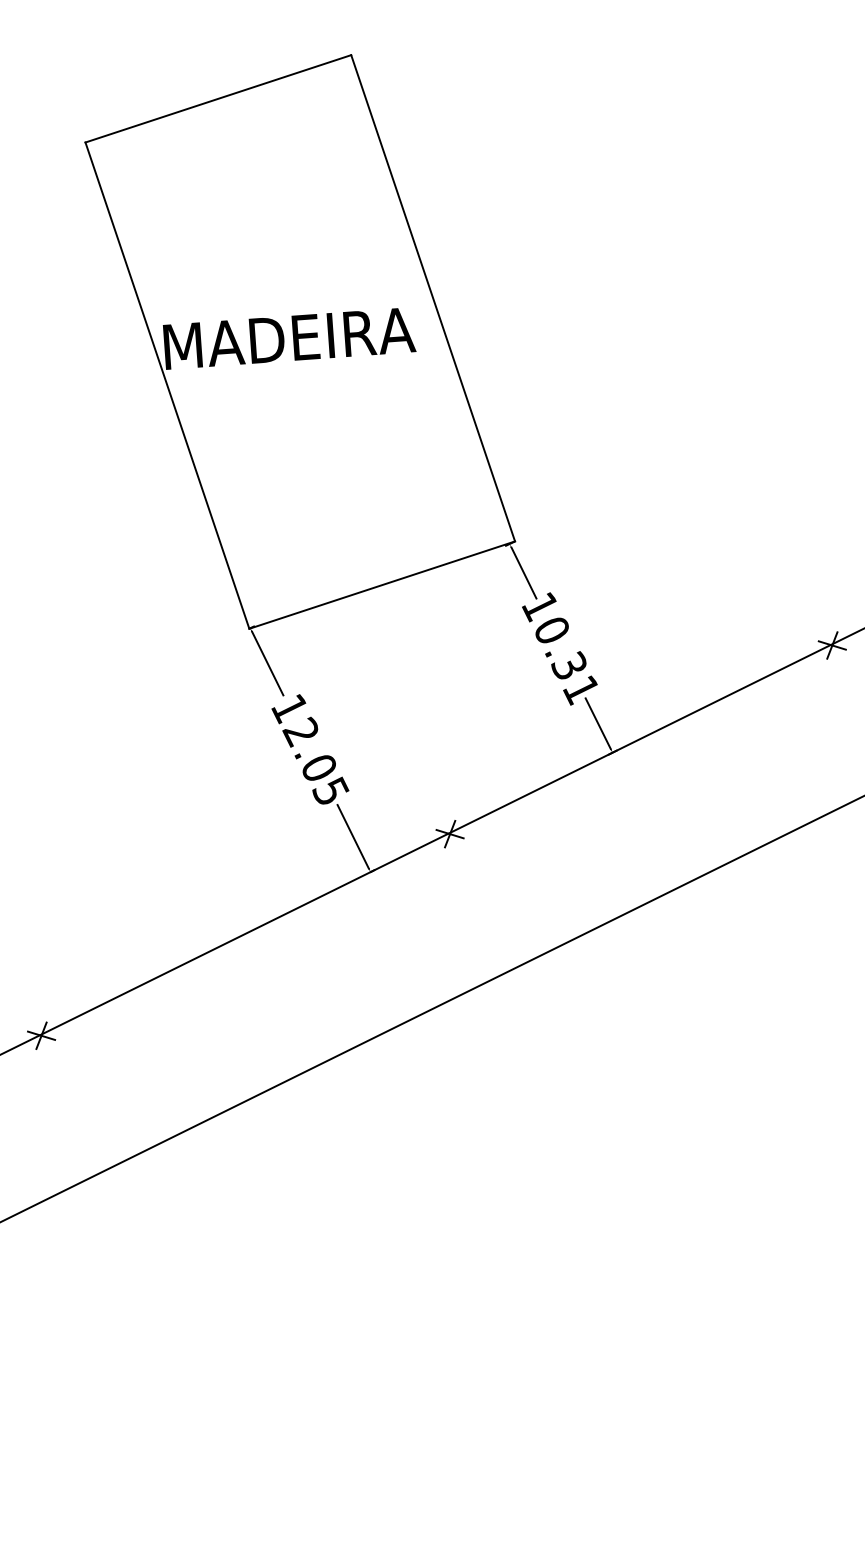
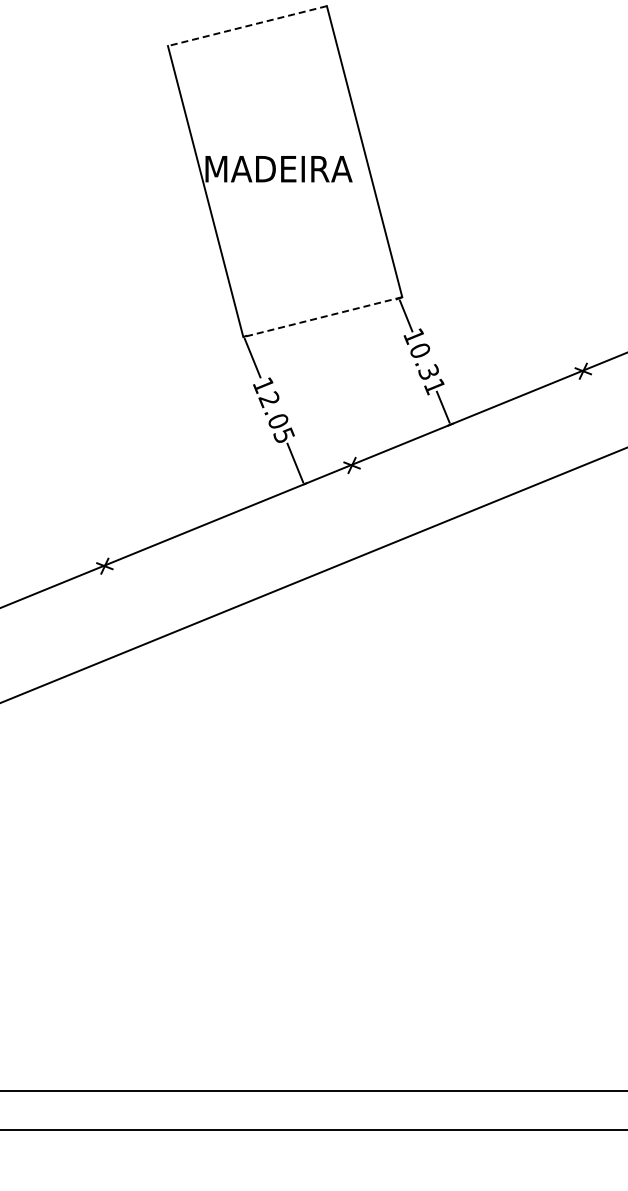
line: (218, 99) -> (247, 26), solid -> dashed
line: (381, 585) -> (322, 317), solid -> dashed

